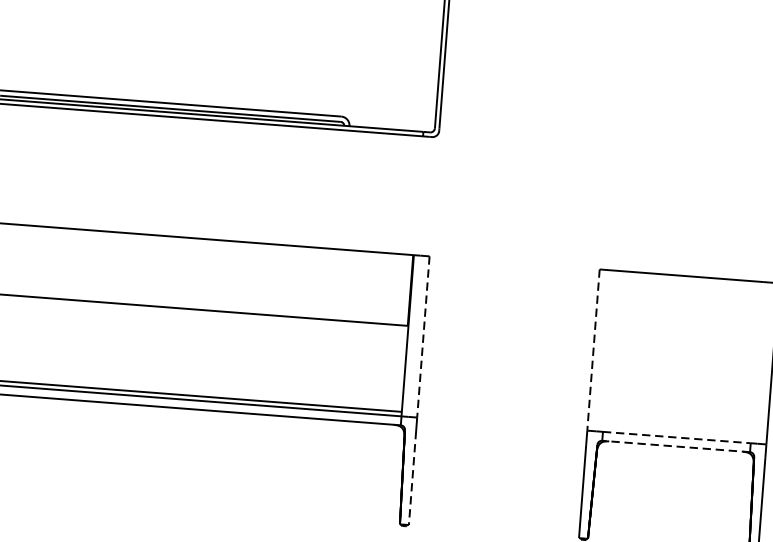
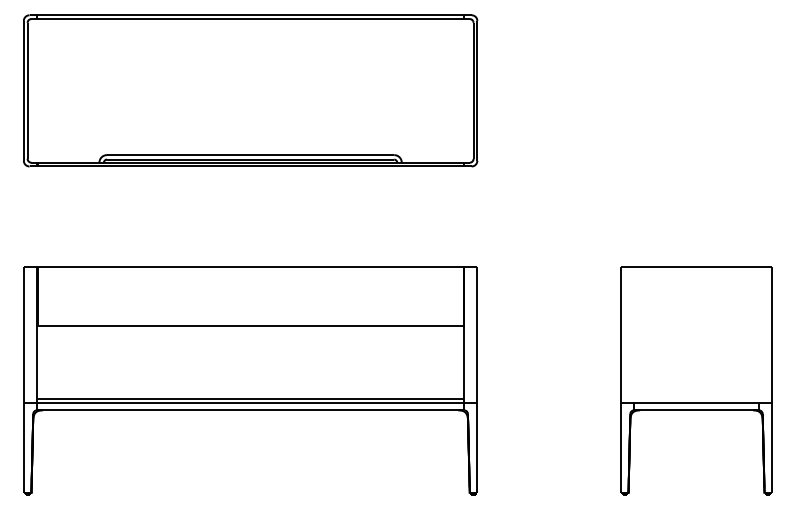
line: (423, 337) -> (477, 335), dashed -> solid
line: (592, 350) -> (620, 335), dashed -> solid
line: (678, 437) -> (697, 402), dashed -> solid
line: (676, 446) -> (696, 410), dashed -> solid
line: (412, 477) -> (477, 453), dashed -> solid

